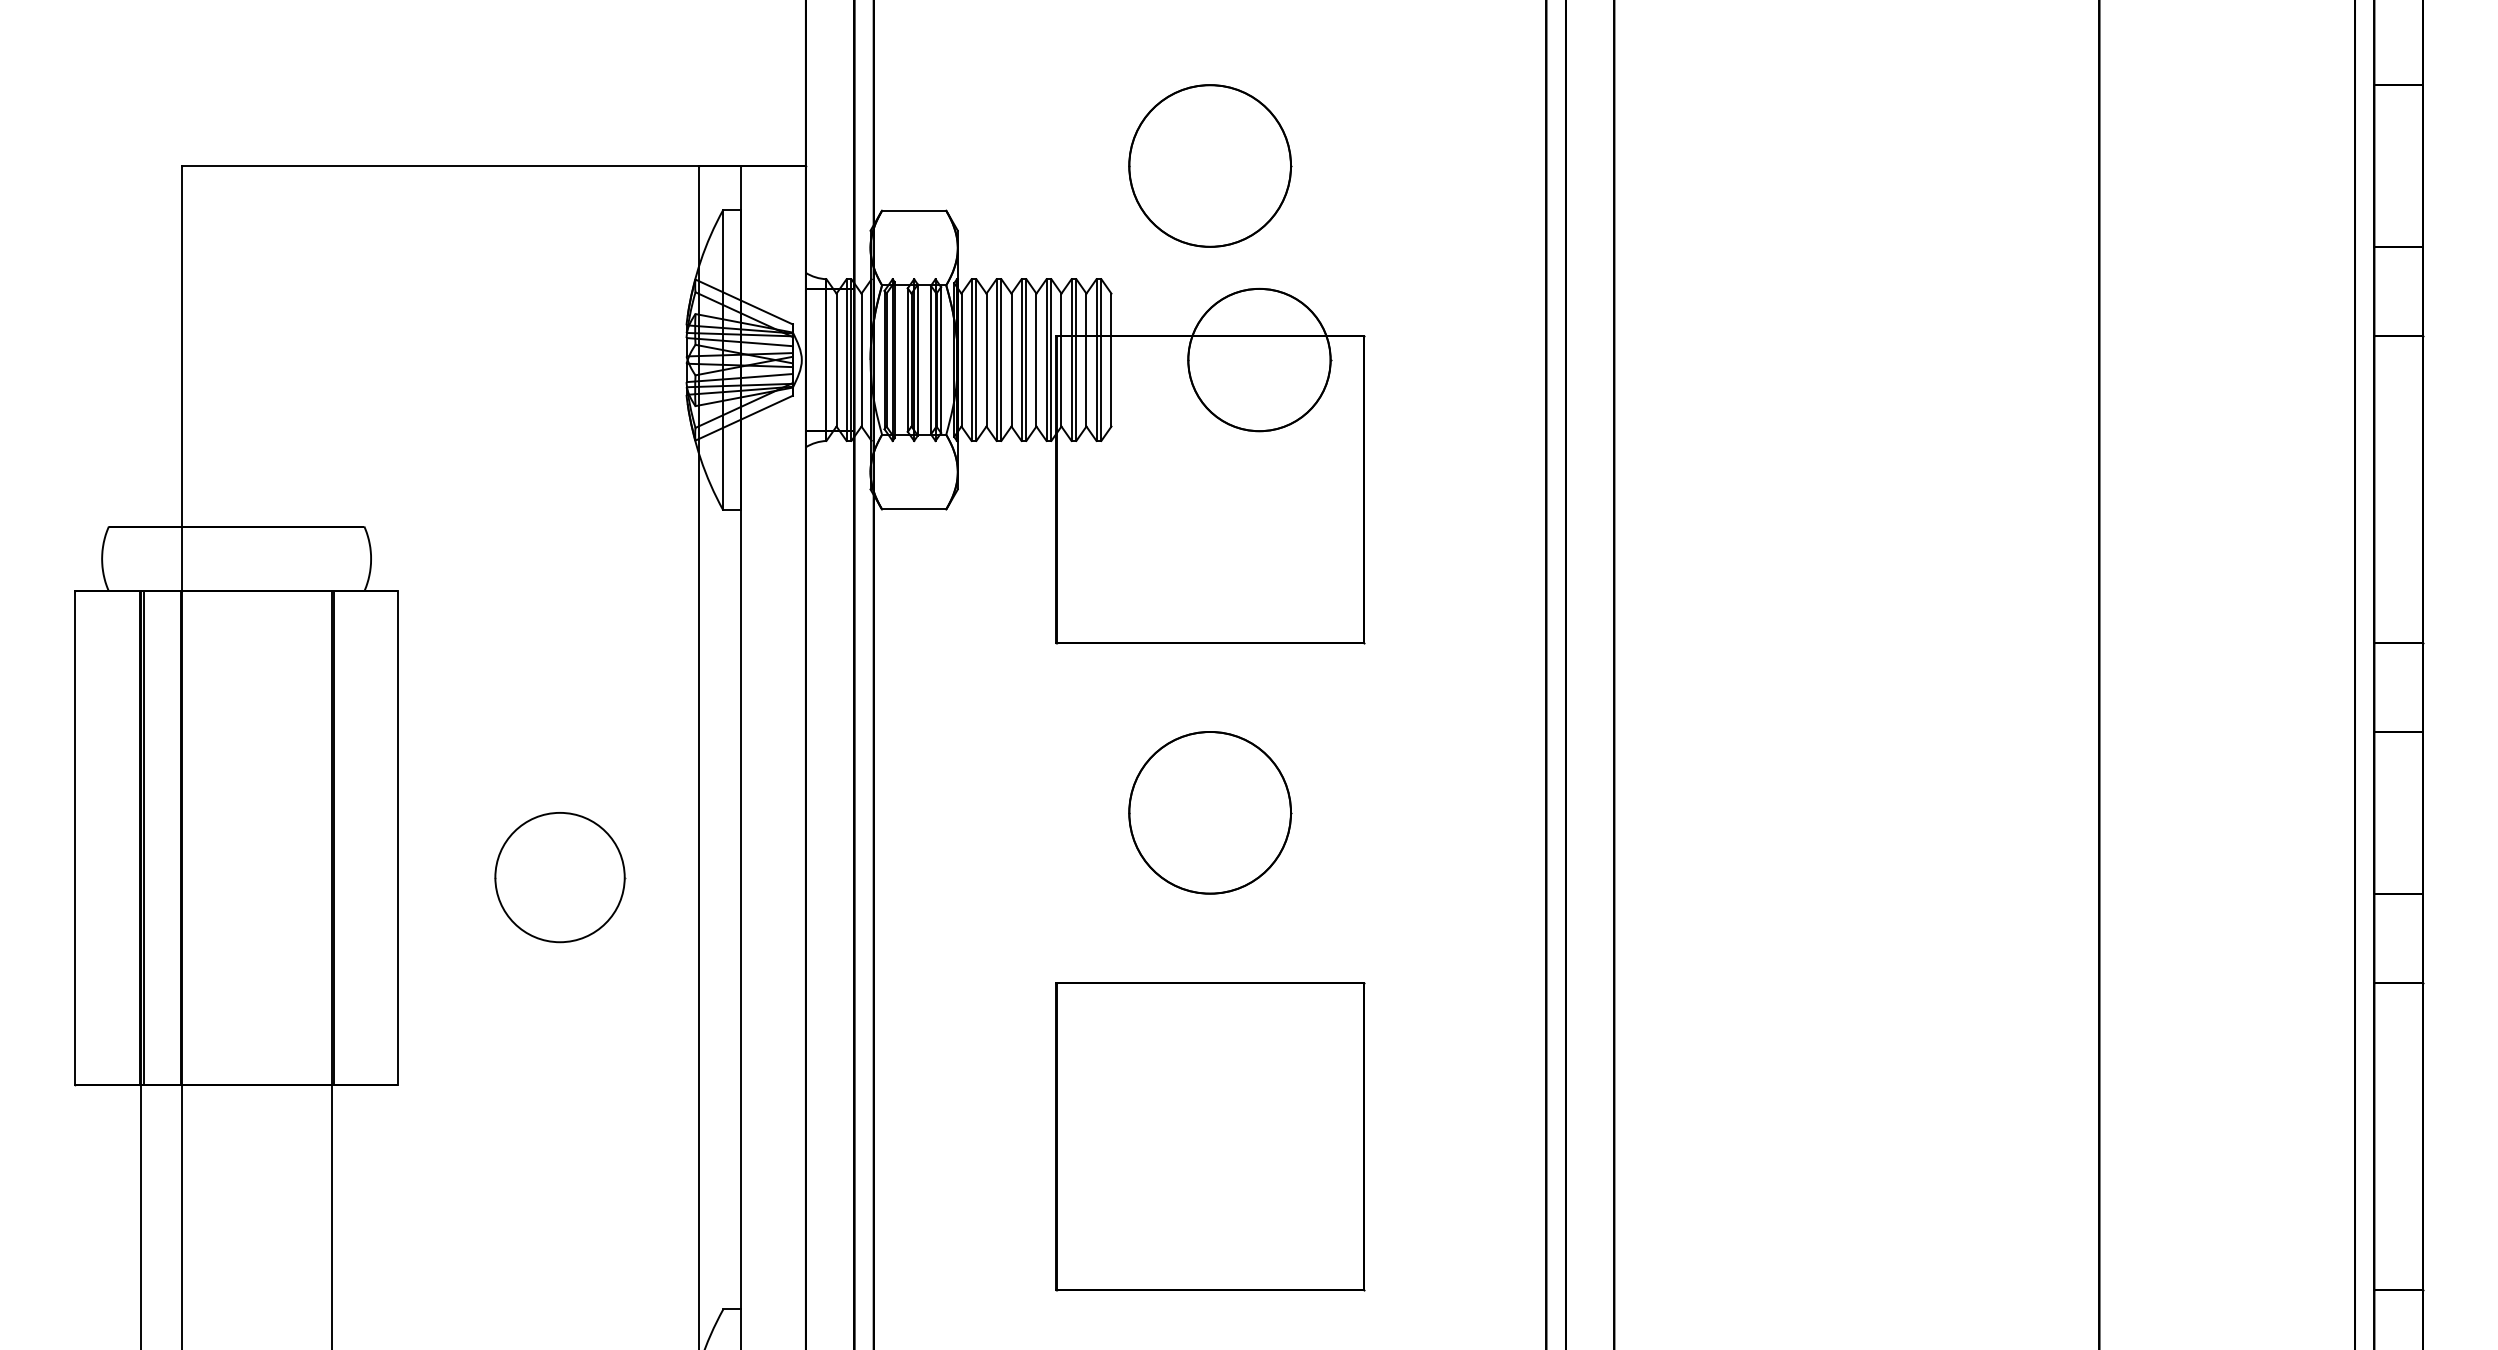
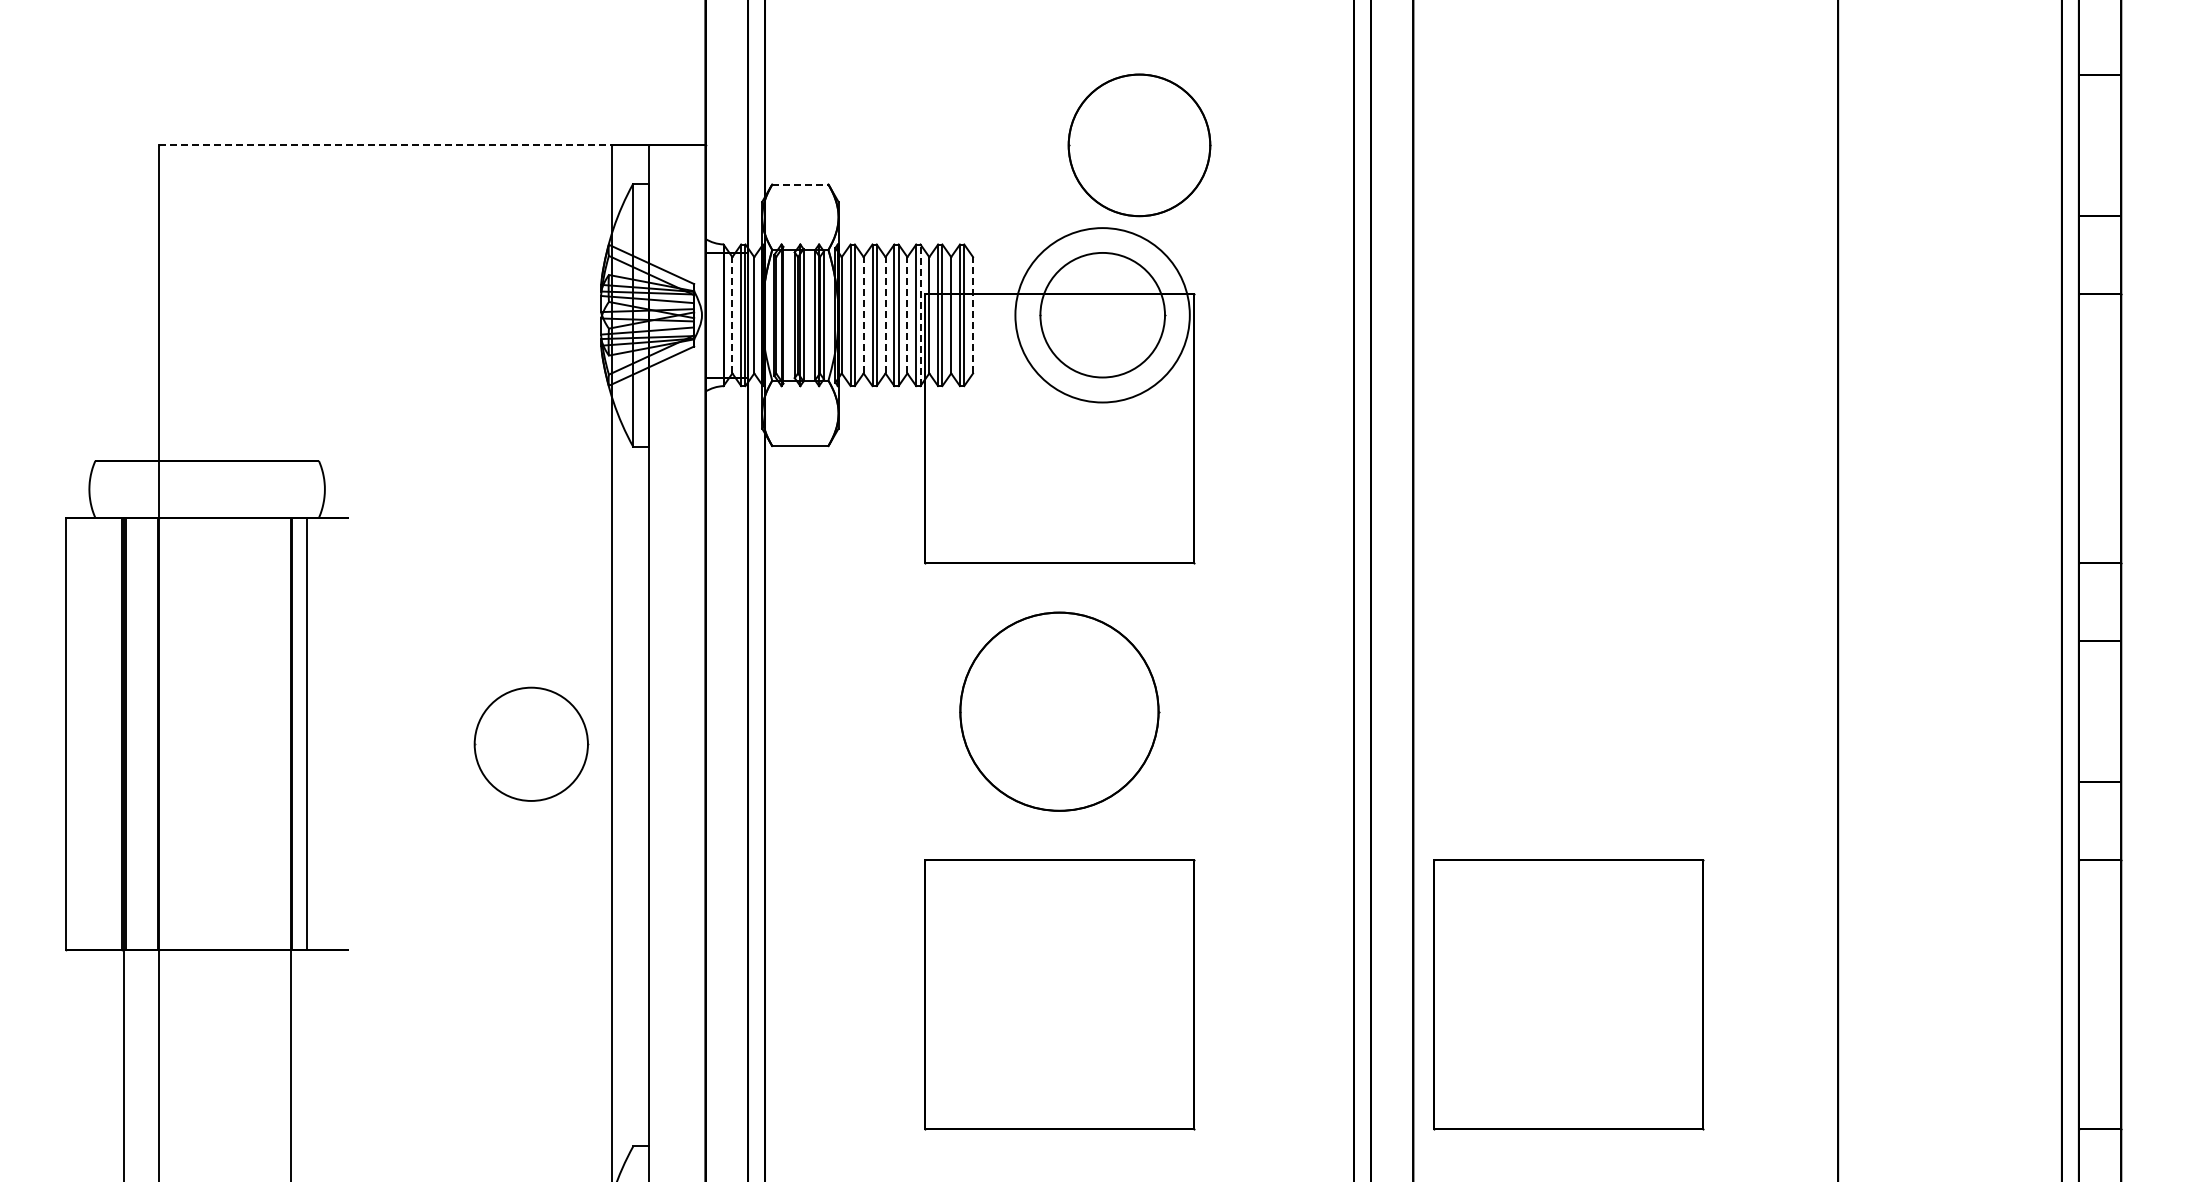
line: (440, 166) -> (385, 145), solid -> dashed
part: (1210, 166) -> (1139, 145), moved
line: (914, 210) -> (800, 184), solid -> dashed
line: (836, 359) -> (732, 314), solid -> dashed
line: (986, 359) -> (863, 314), solid -> dashed
line: (1011, 359) -> (885, 314), solid -> dashed
line: (1036, 359) -> (907, 314), solid -> dashed
line: (1111, 359) -> (973, 314), solid -> dashed
line: (1051, 360) -> (920, 315), solid -> dashed
circle: (1259, 360) -> (1102, 315), size x1.4
part: (1210, 812) -> (1059, 711), size x1.4
line: (398, 837) -> (306, 733), moved
part: (560, 876) -> (531, 743), moved
part: (1791, 1135) -> (1568, 994), added

